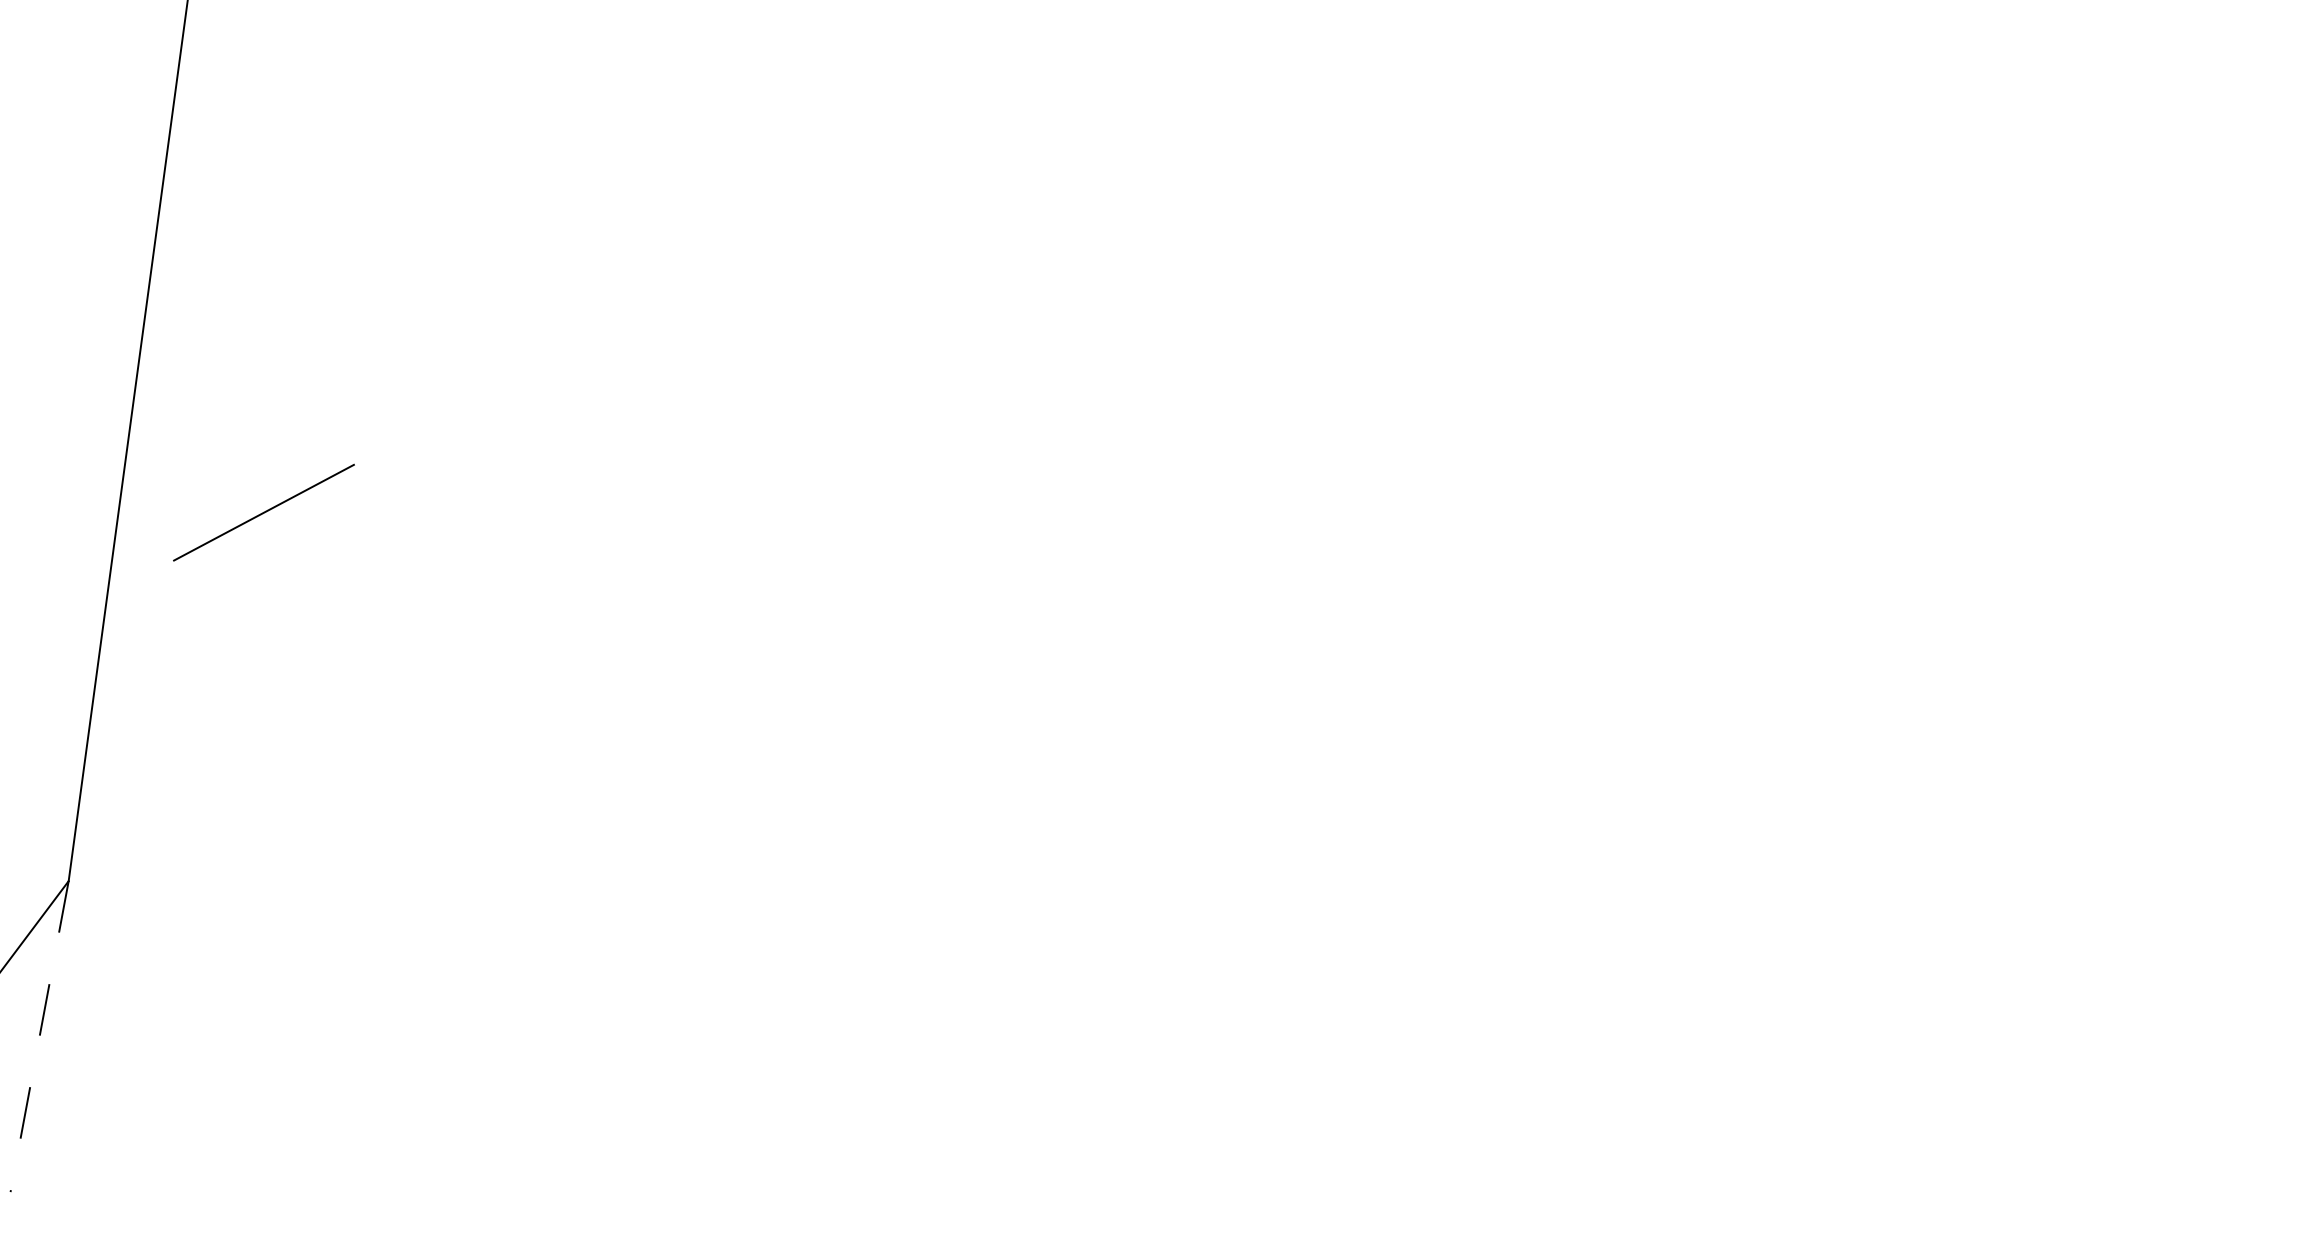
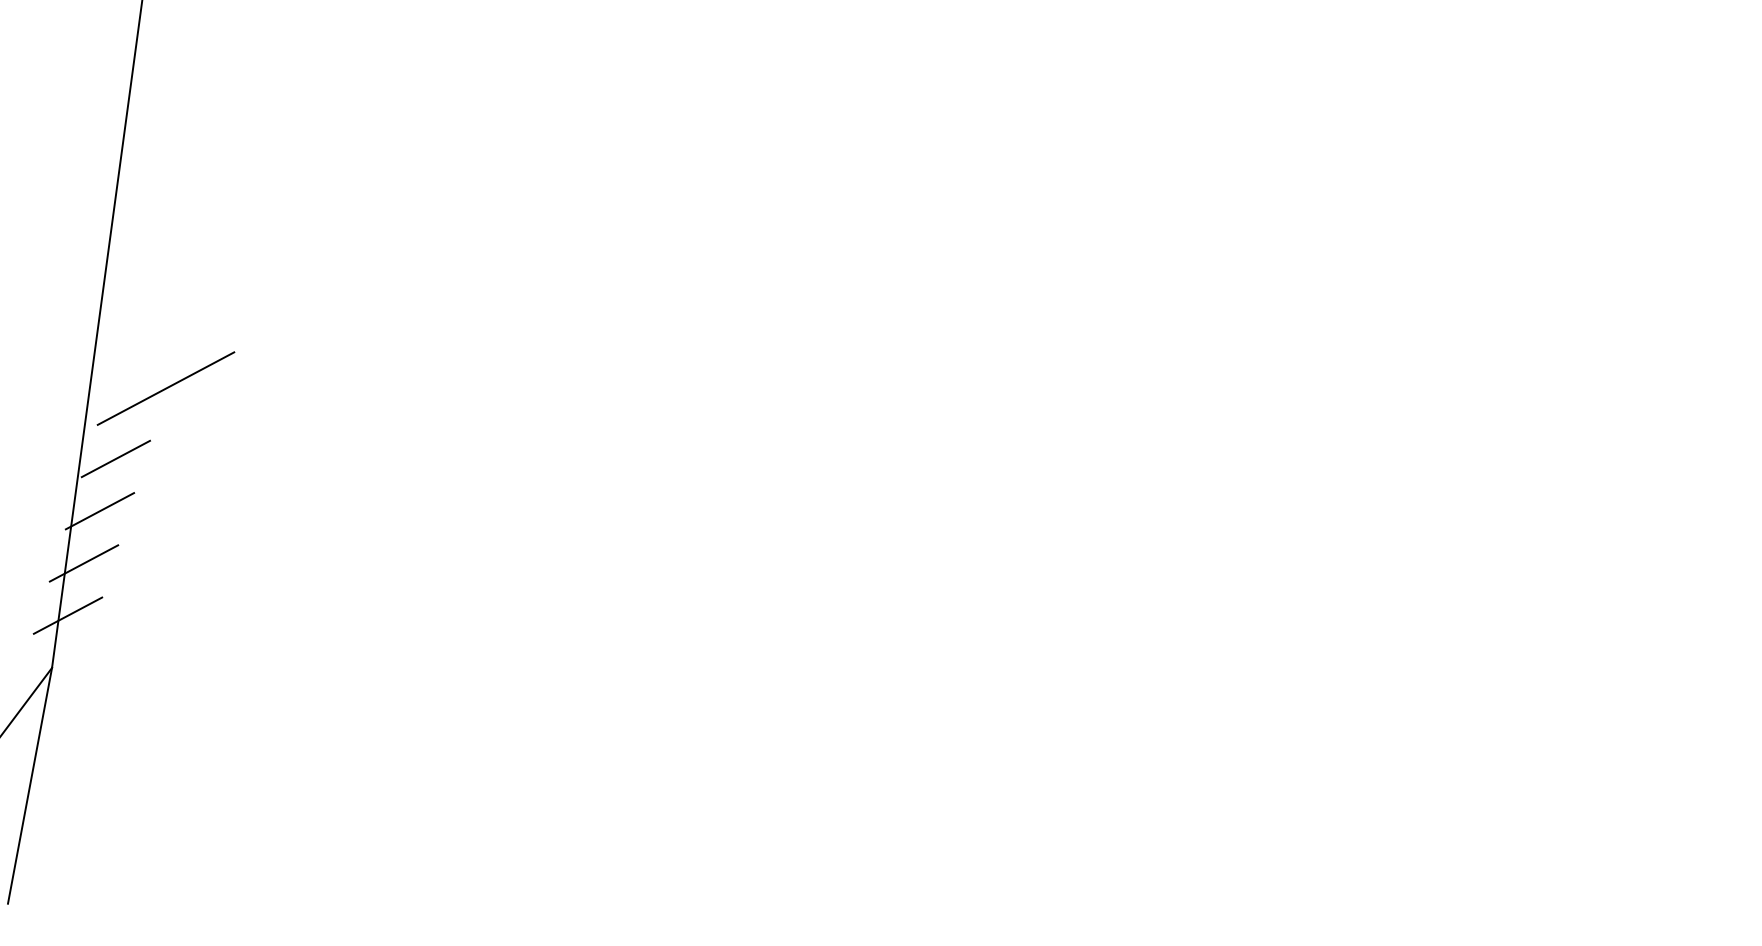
line: (263, 512) -> (165, 388), moved
line: (152, 605) -> (115, 458), added
line: (131, 674) -> (99, 511), added
line: (110, 743) -> (83, 563), added
line: (89, 812) -> (67, 615), added
line: (39, 1037) -> (29, 786), dashed -> solid

